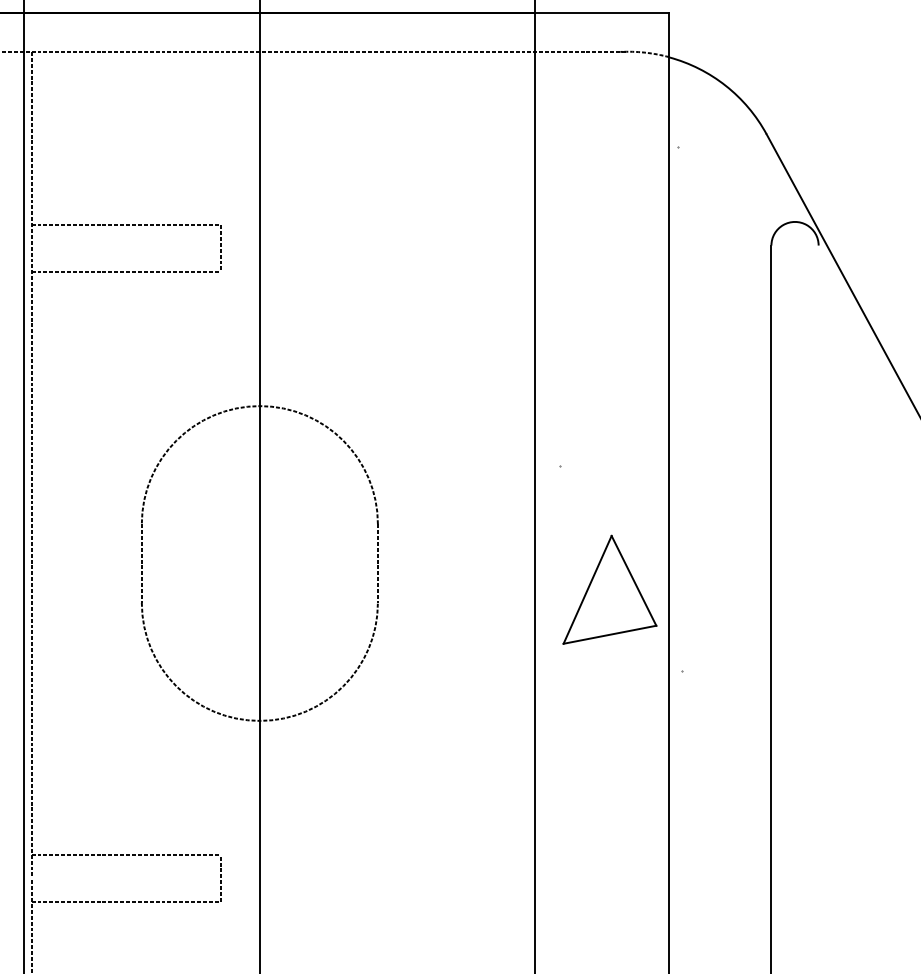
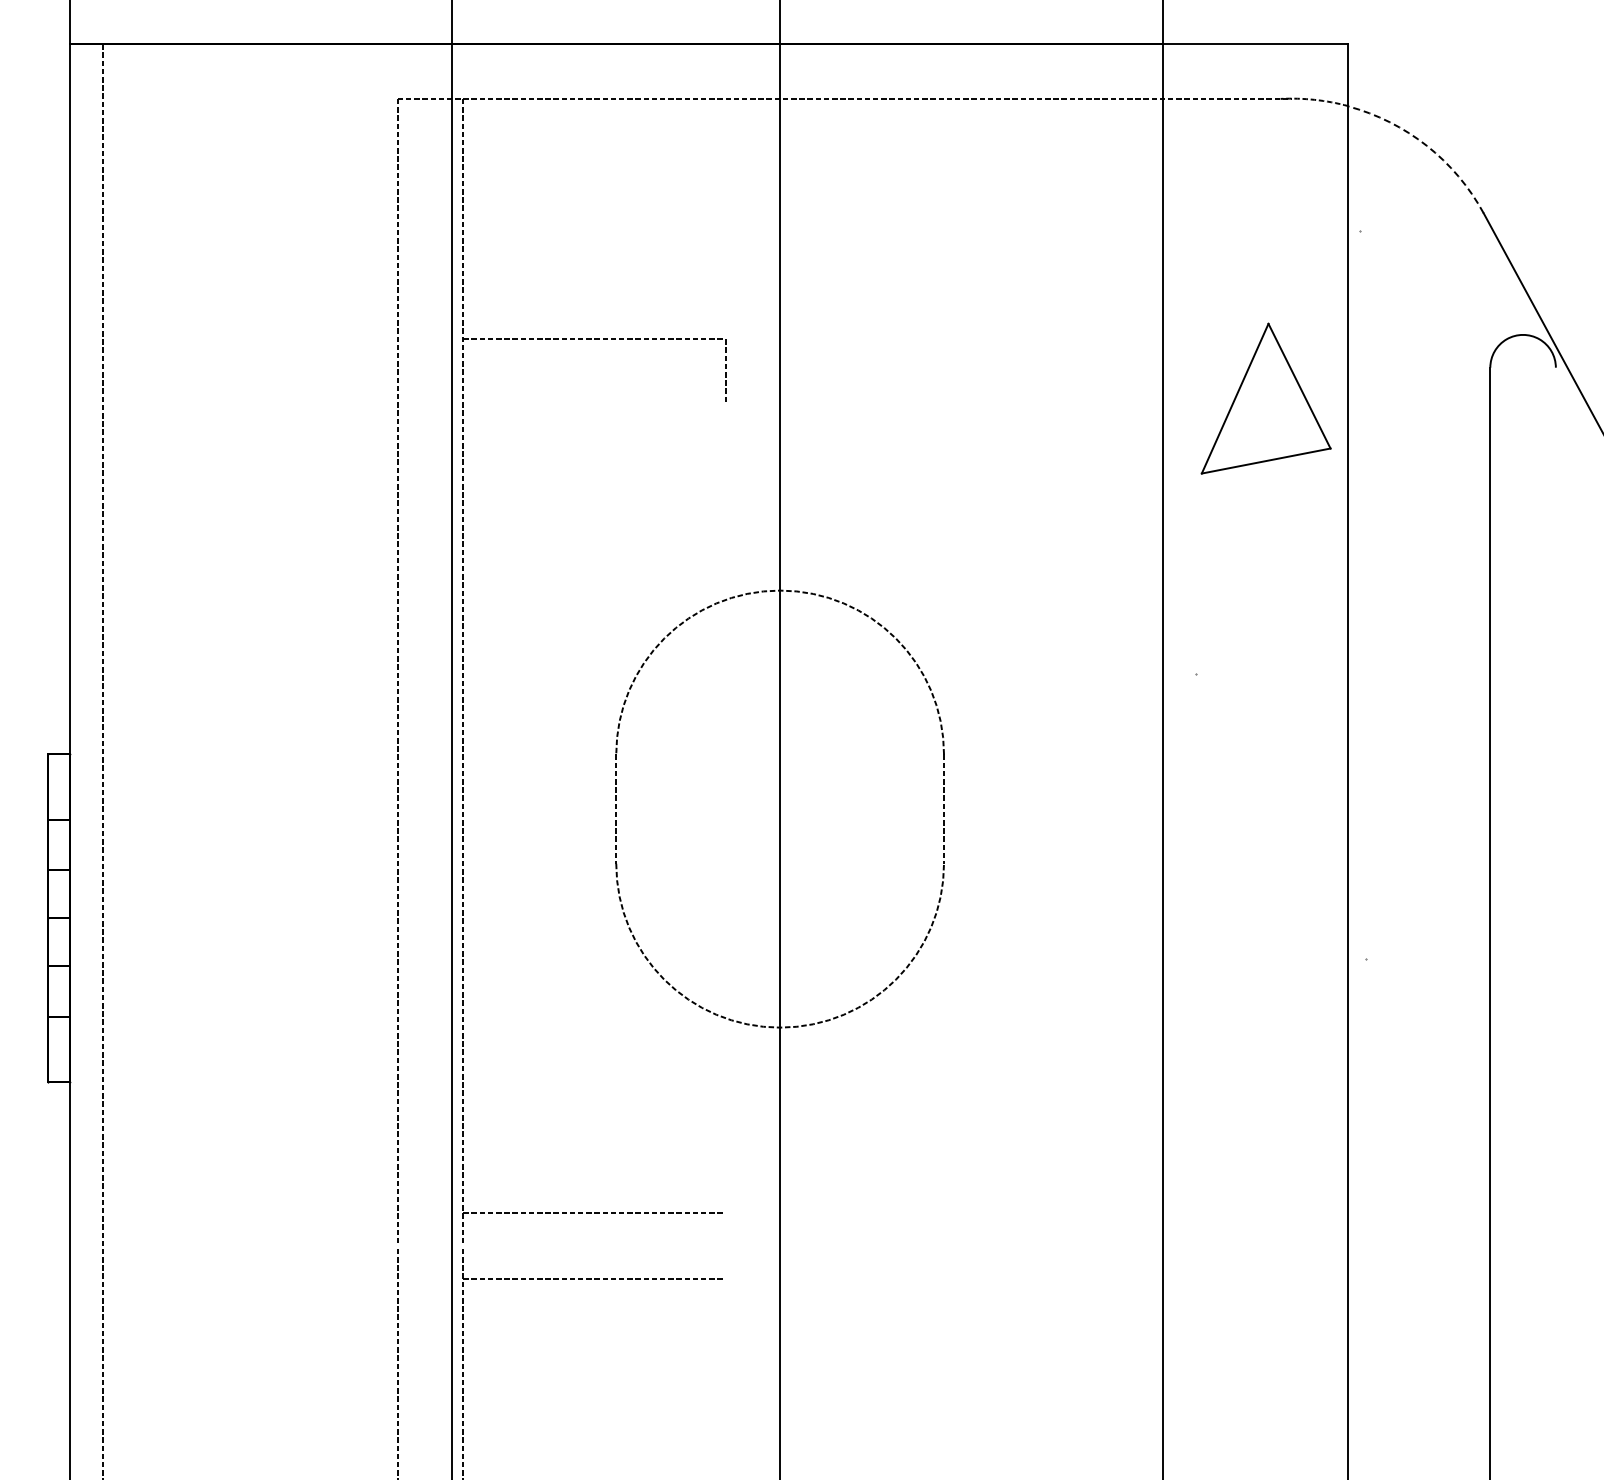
arc: (725, 85) -> (1426, 145), solid -> dashed
line: (126, 272) -> (594, 404), removed
part: (609, 589) -> (1265, 398), moved
line: (220, 877) -> (725, 1245), removed

